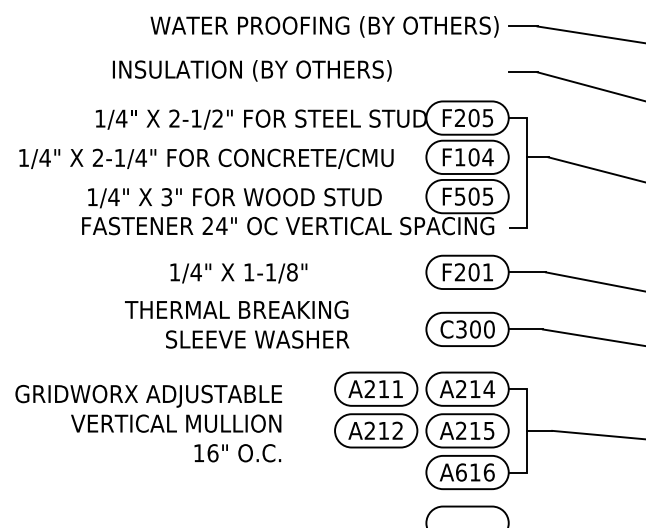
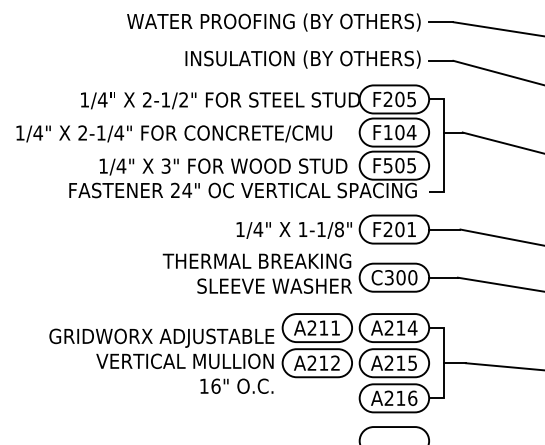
text: (251, 70) -> (302, 59), moved
text: (234, 198) -> (223, 167), moved
text: (238, 273) -> (294, 230), moved
text: (237, 324) -> (257, 273), moved
text: (148, 423) -> (161, 361), moved
text: (461, 472) -> (389, 398), A616 -> A216

